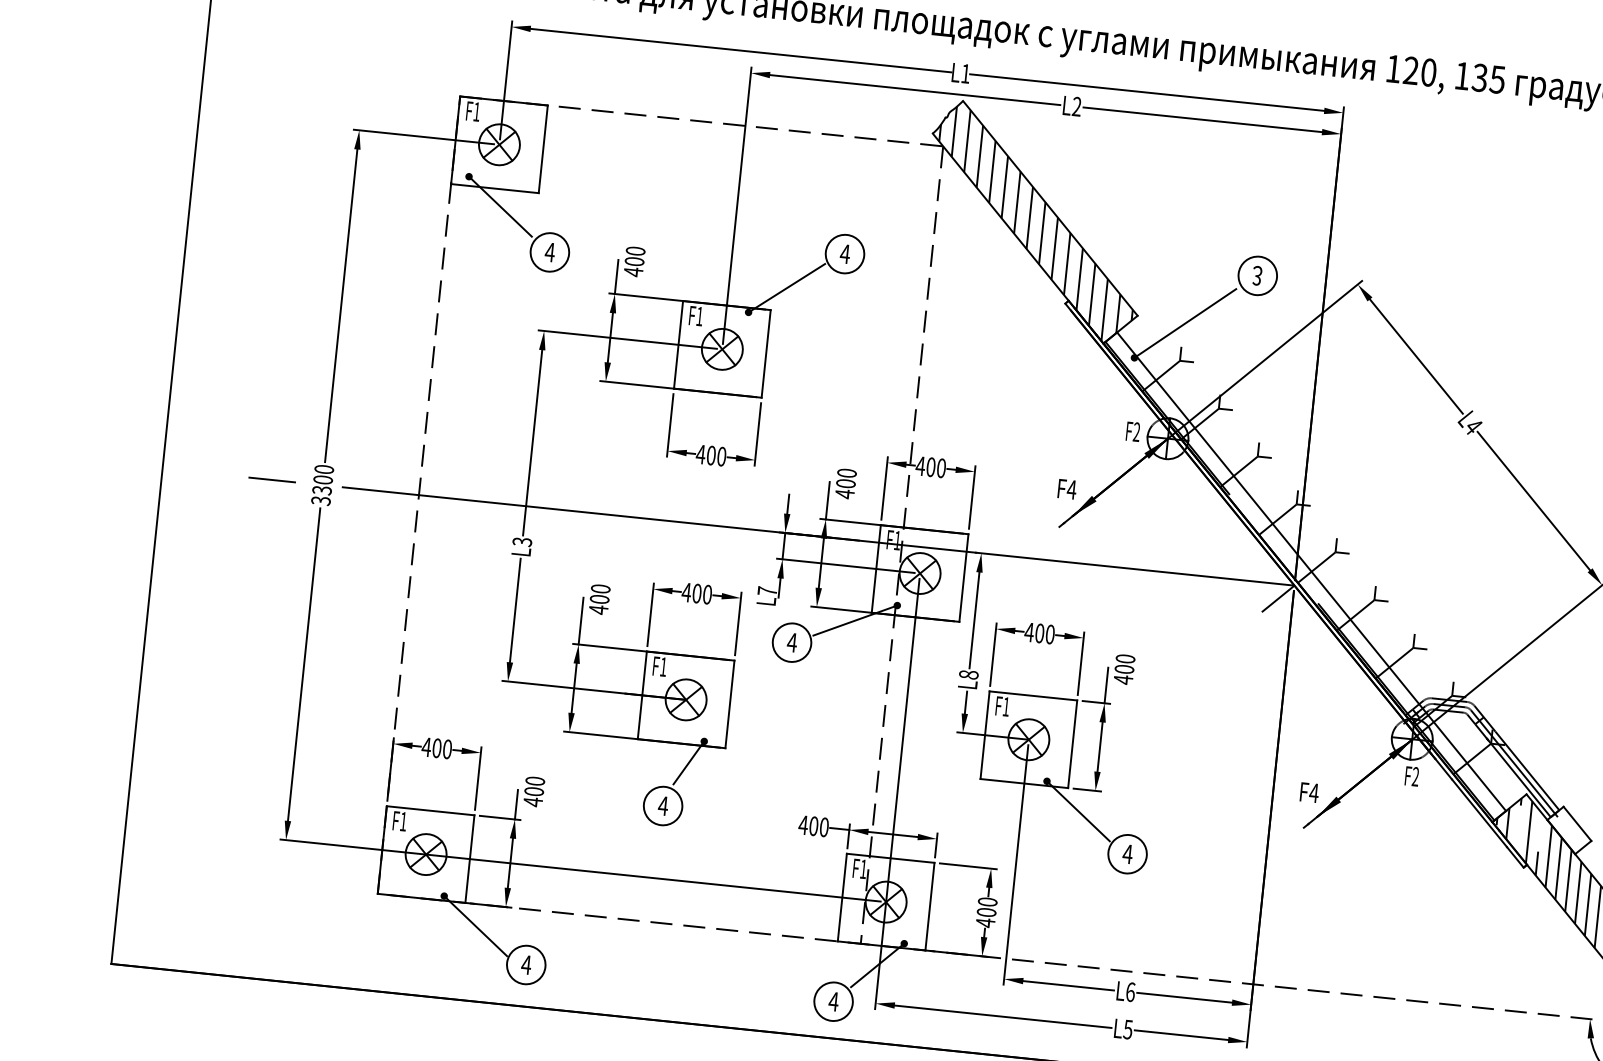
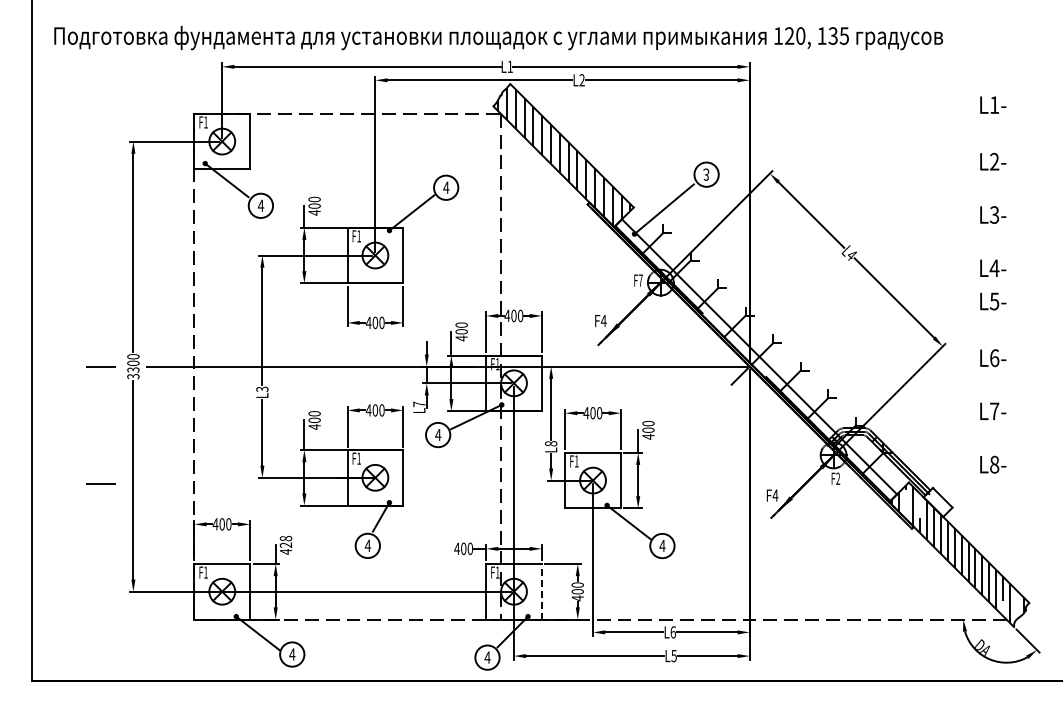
text: (1136, 431) -> (640, 280), F2 -> F7
line: (251, 664) -> (100, 483), added
text: (535, 785) -> (286, 541), 400 -> 428
line: (929, 906) -> (541, 591), solid -> dashed

